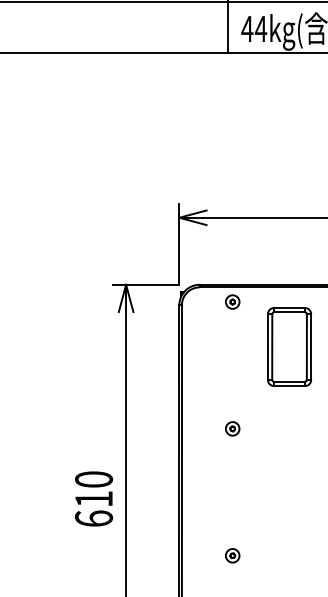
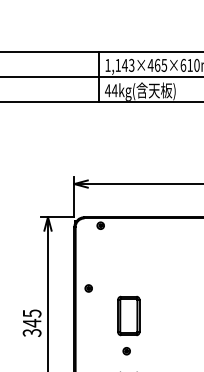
part: (288, 346) -> (128, 315), moved
part: (232, 428) -> (88, 288), moved
text: (92, 497) -> (31, 322), 610 -> 345
part: (232, 556) -> (126, 351), moved

